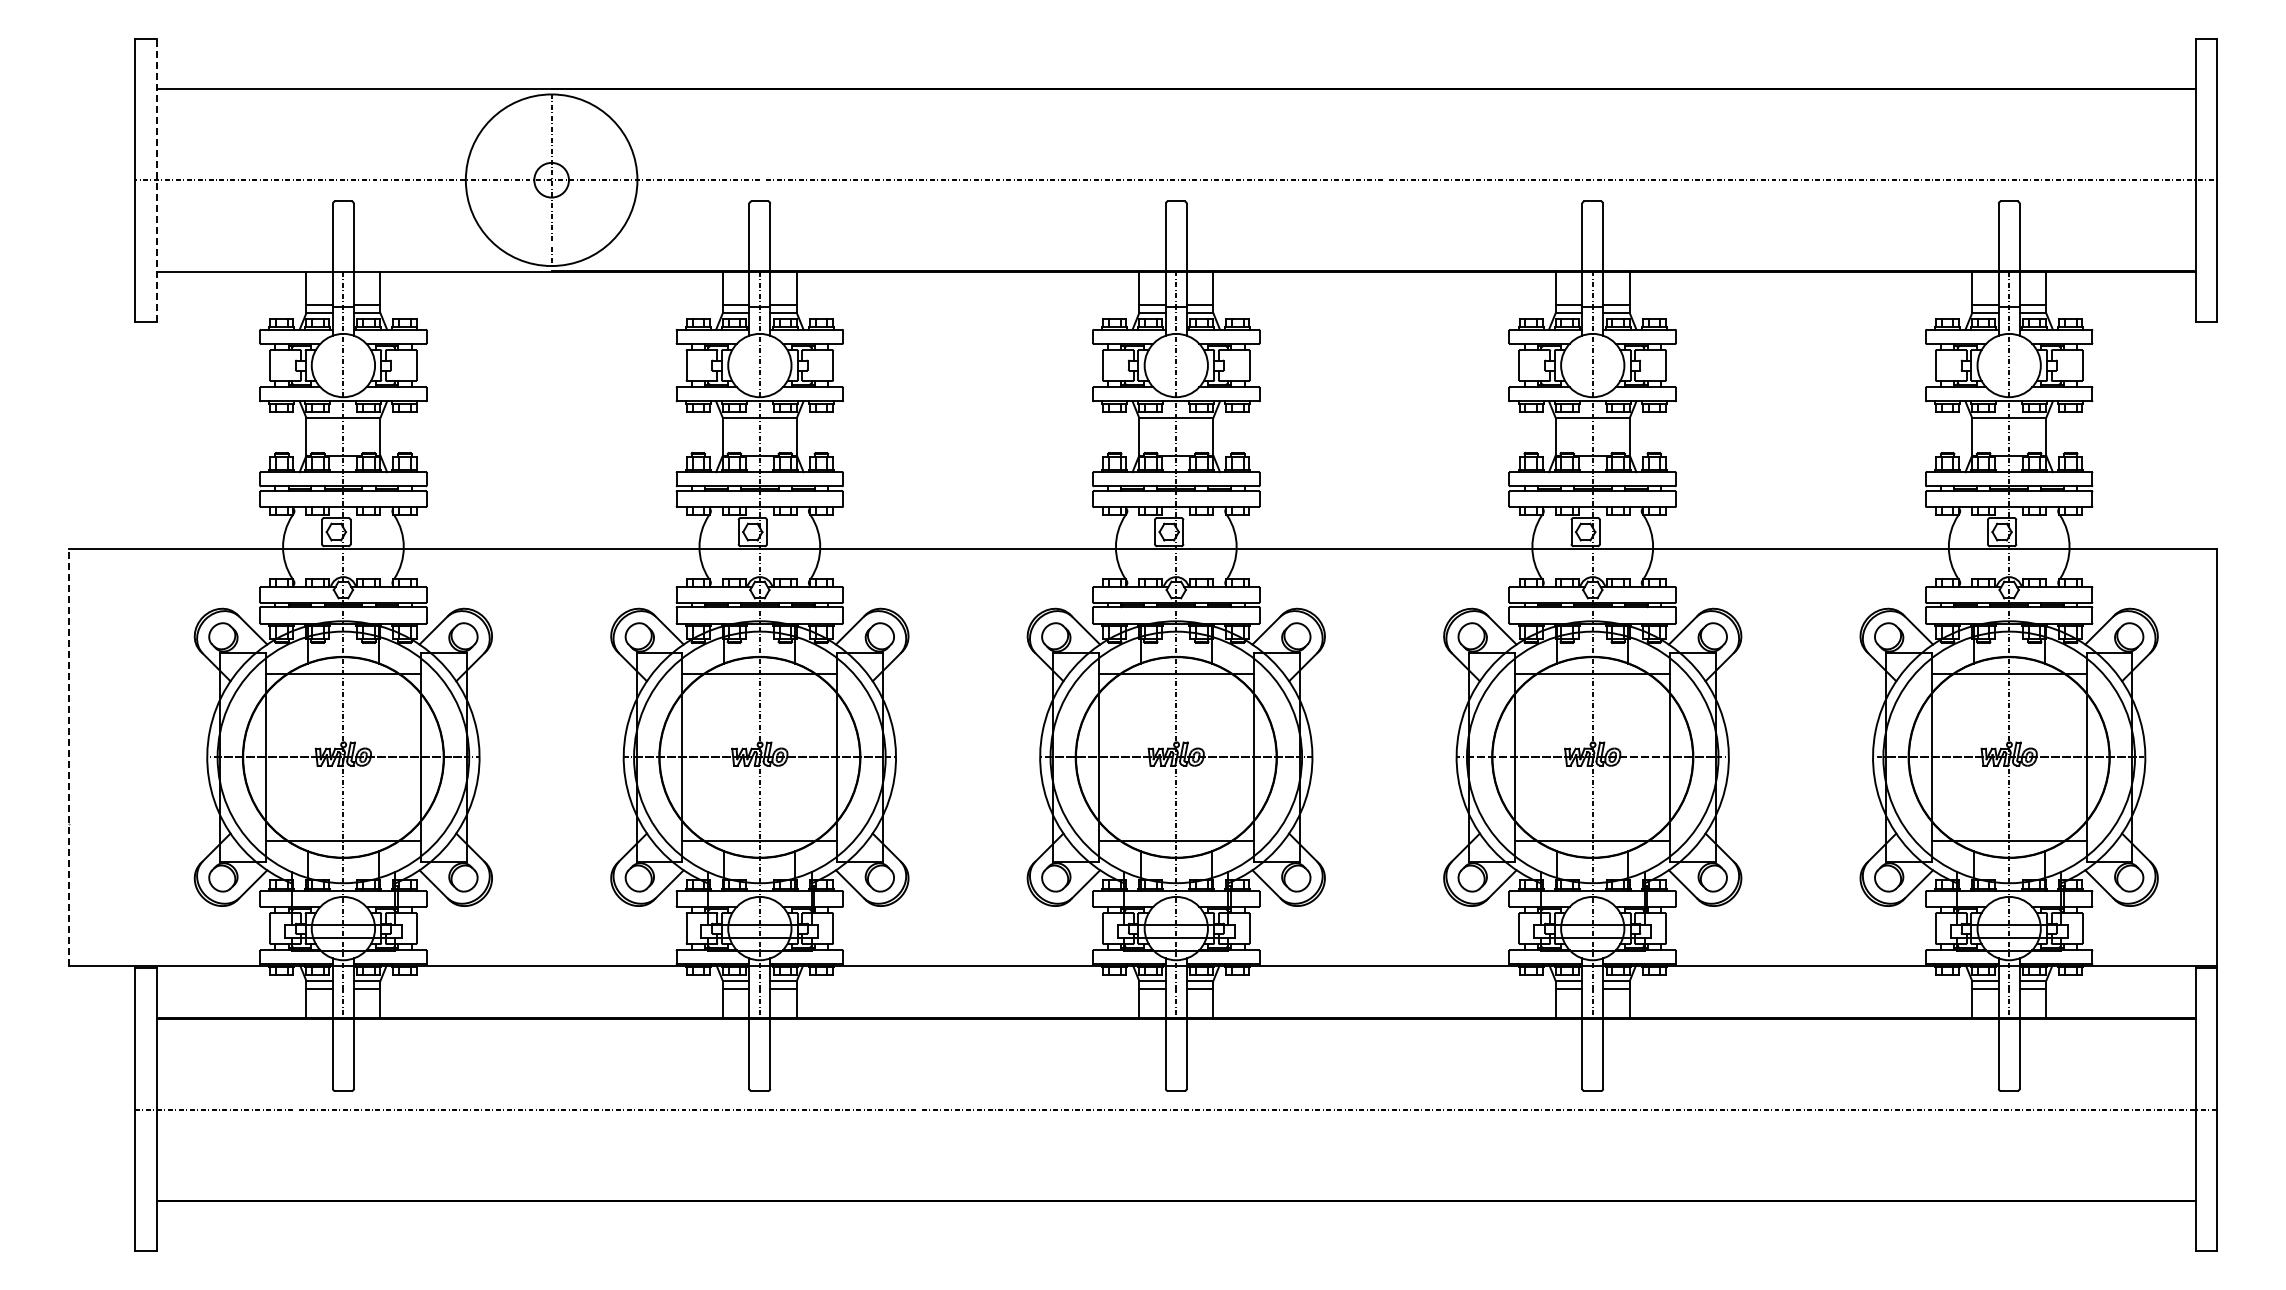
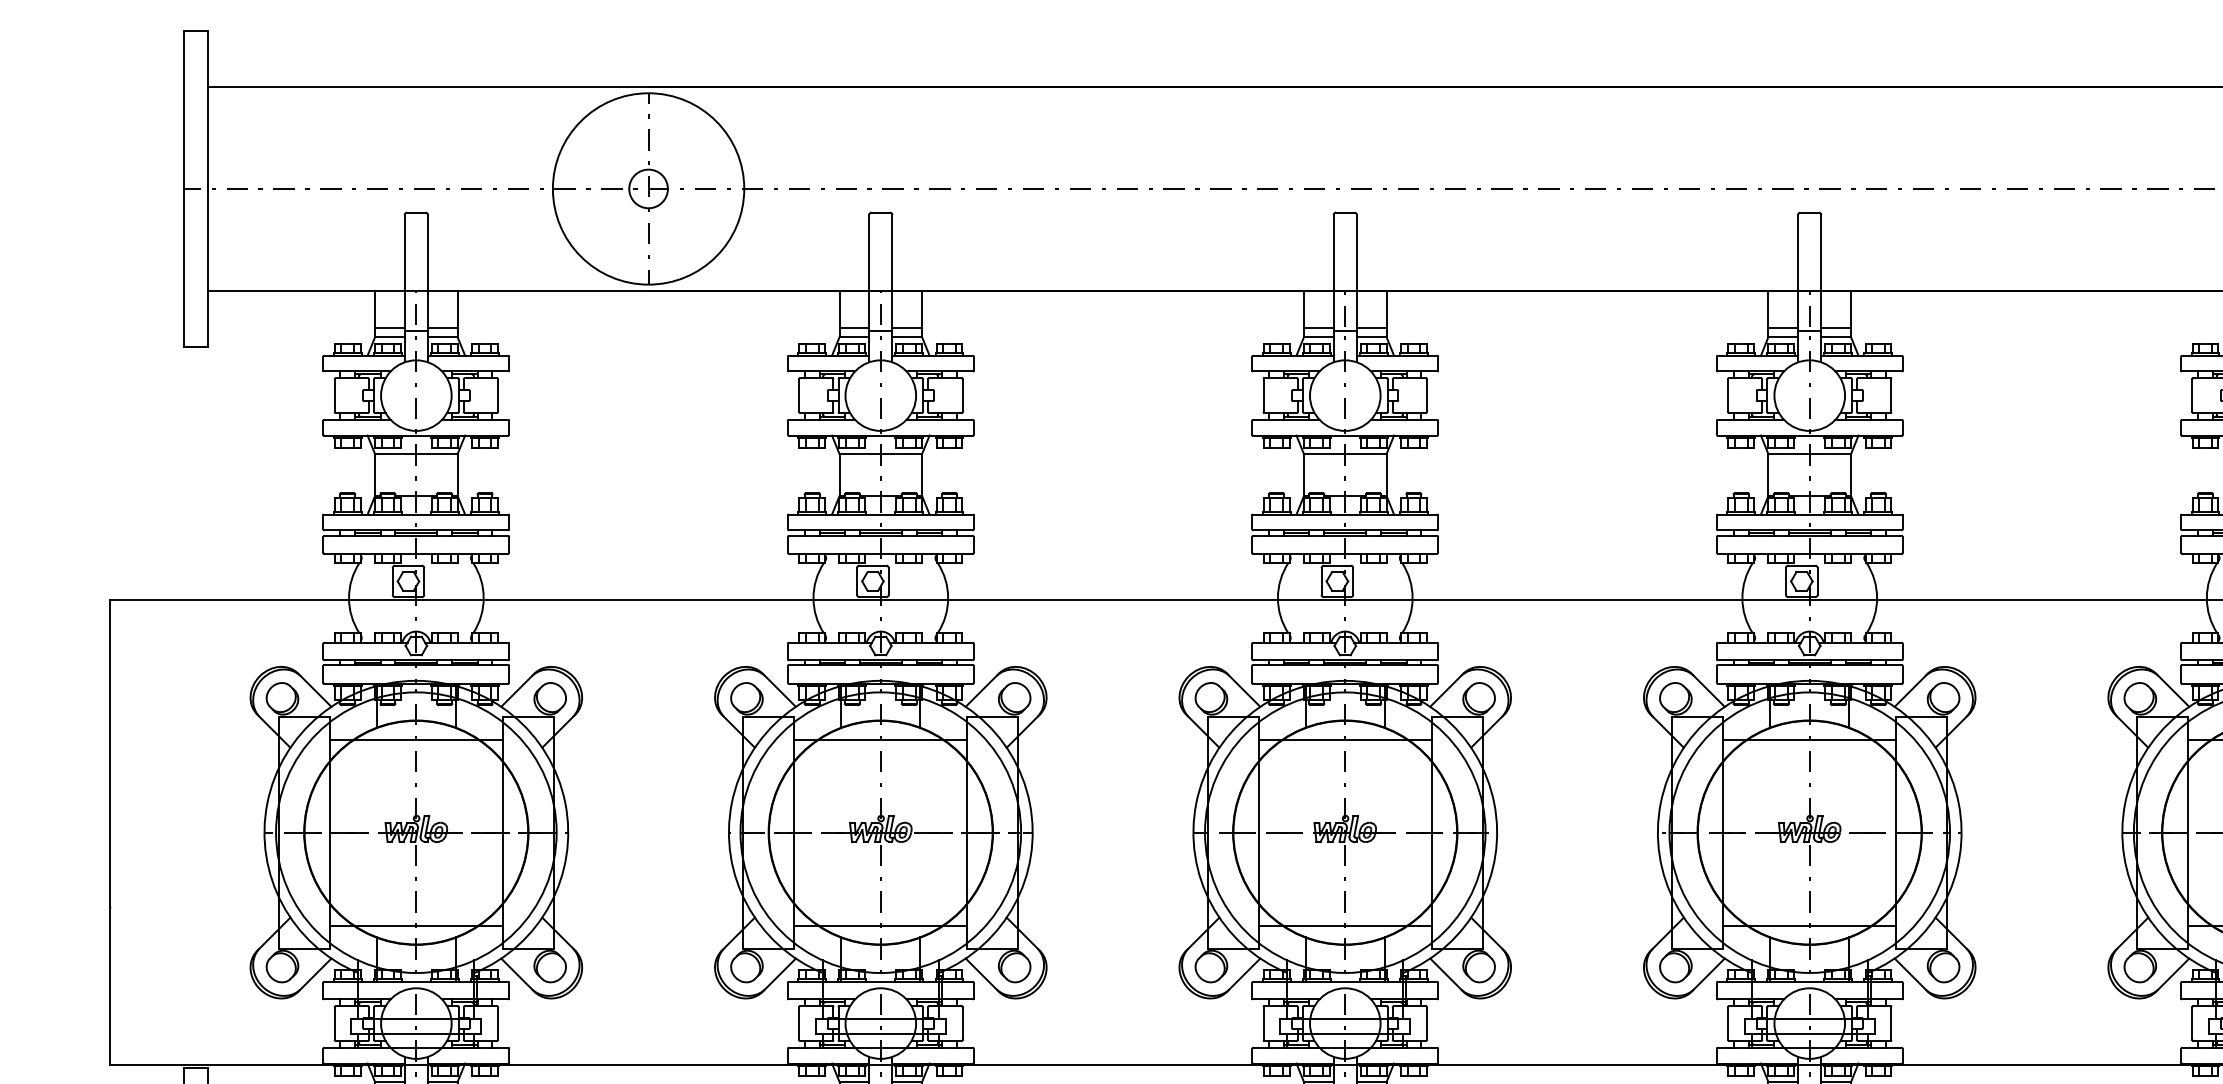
line: (156, 180) -> (207, 189), dashed -> solid
line: (68, 756) -> (109, 831), dashed -> solid

